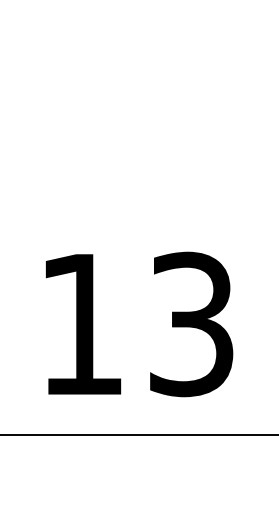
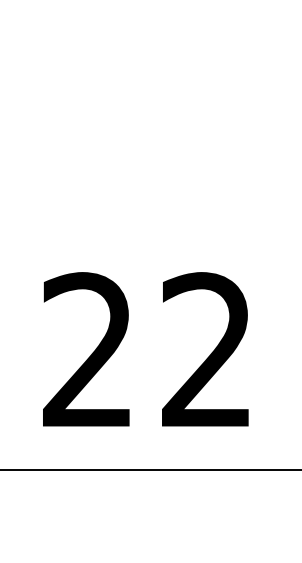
text: (136, 324) -> (147, 350), 13 -> 22

